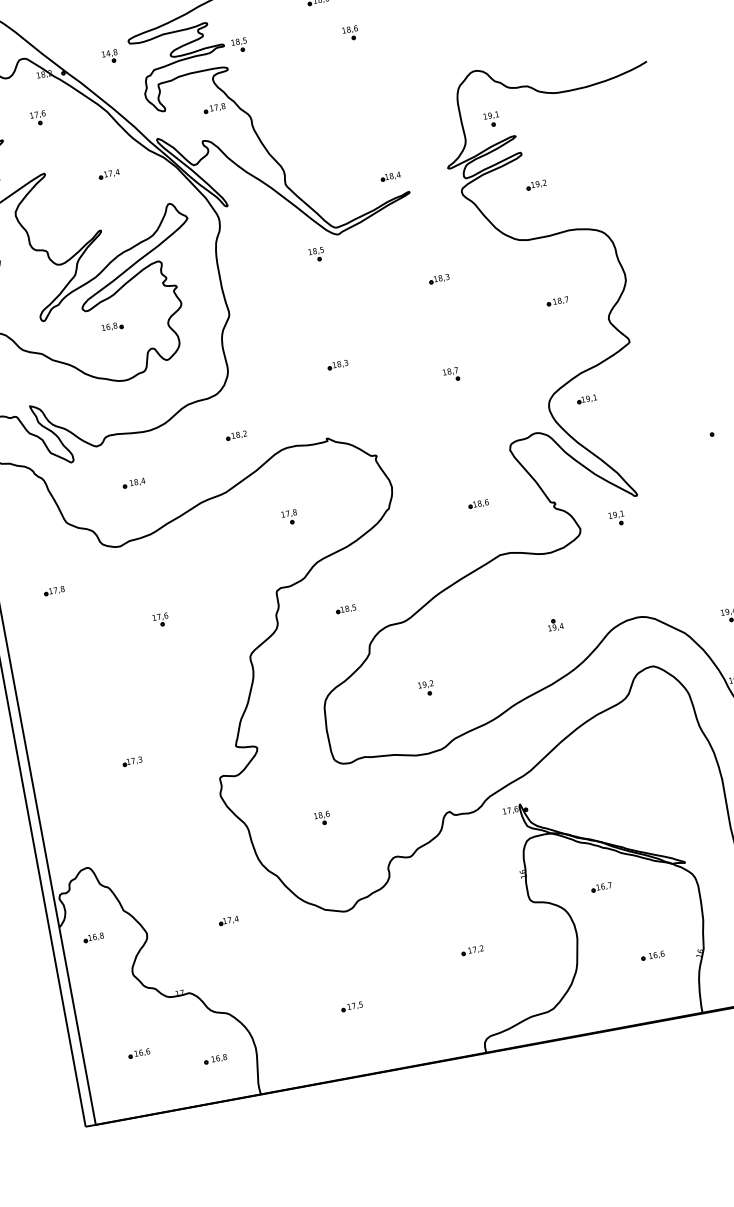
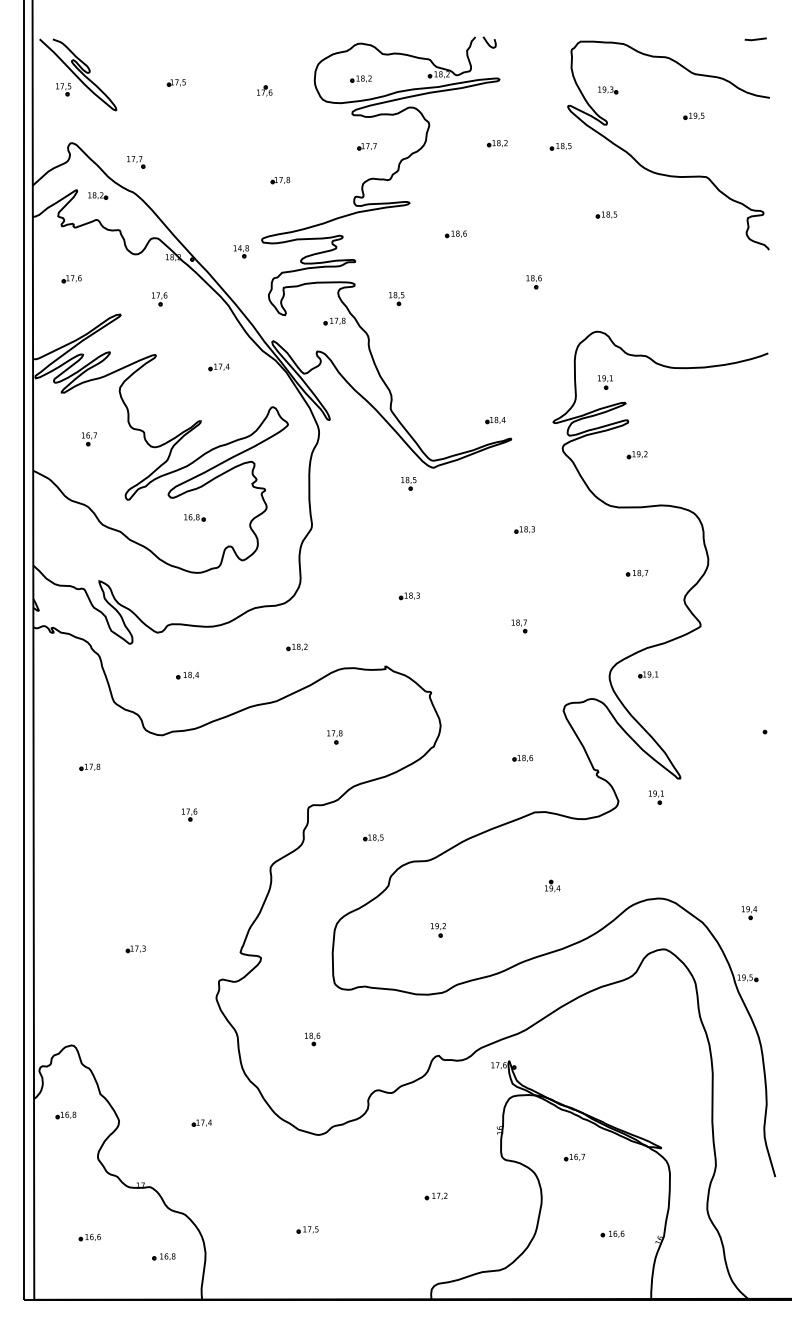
part: (350, 33) -> (533, 282), moved
part: (239, 45) -> (396, 299), moved
part: (555, 624) -> (552, 885), moved

